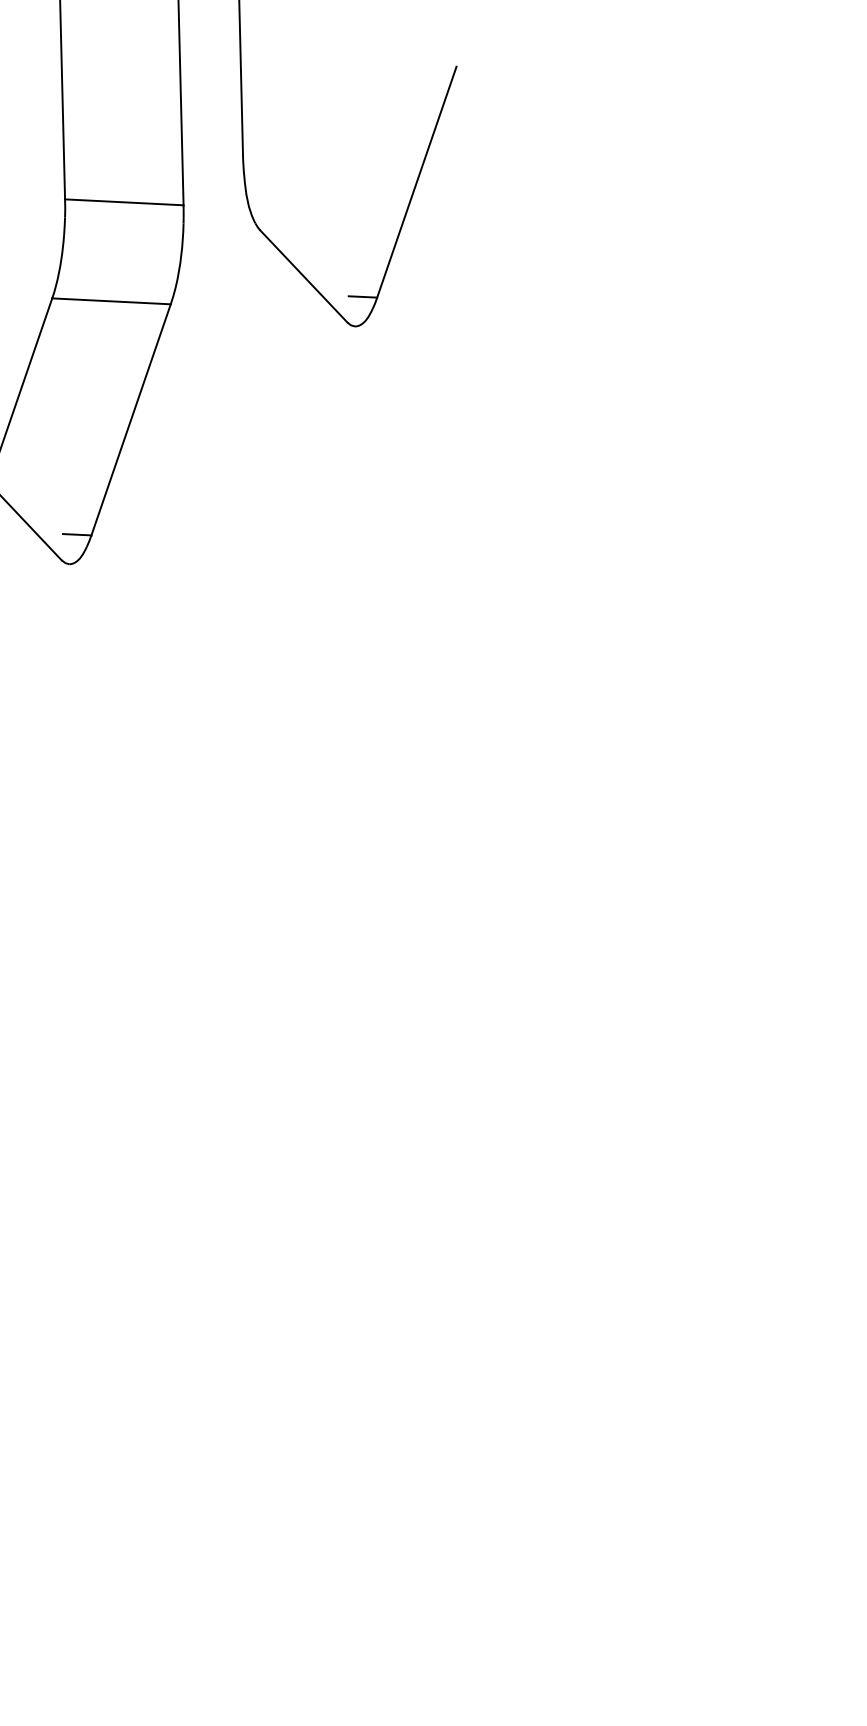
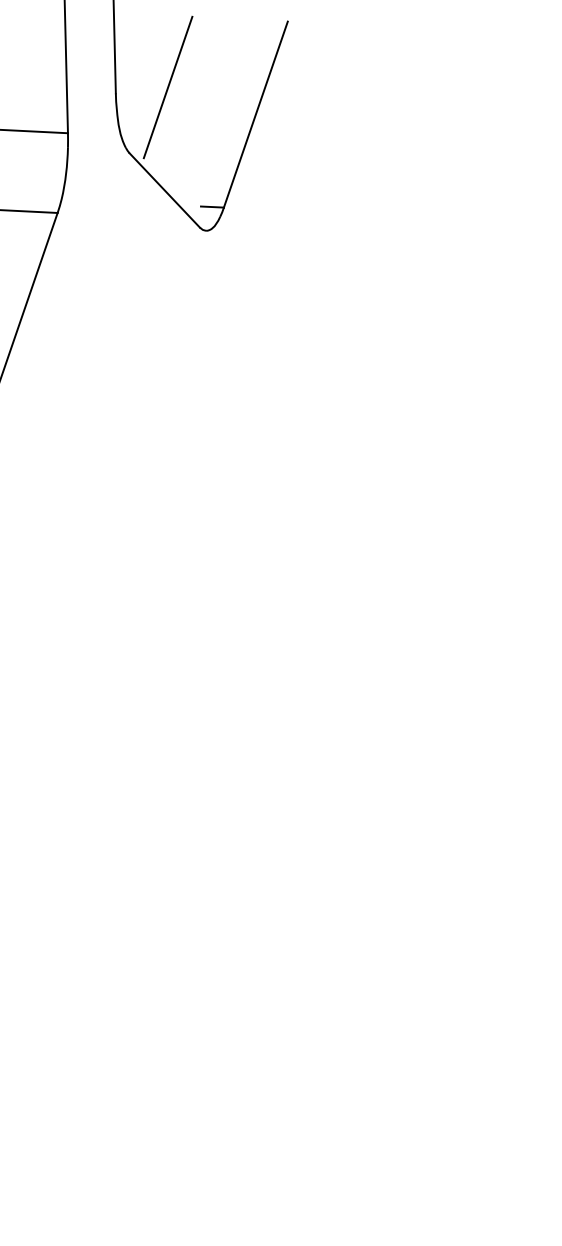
line: (307, 148) -> (167, 87), added

